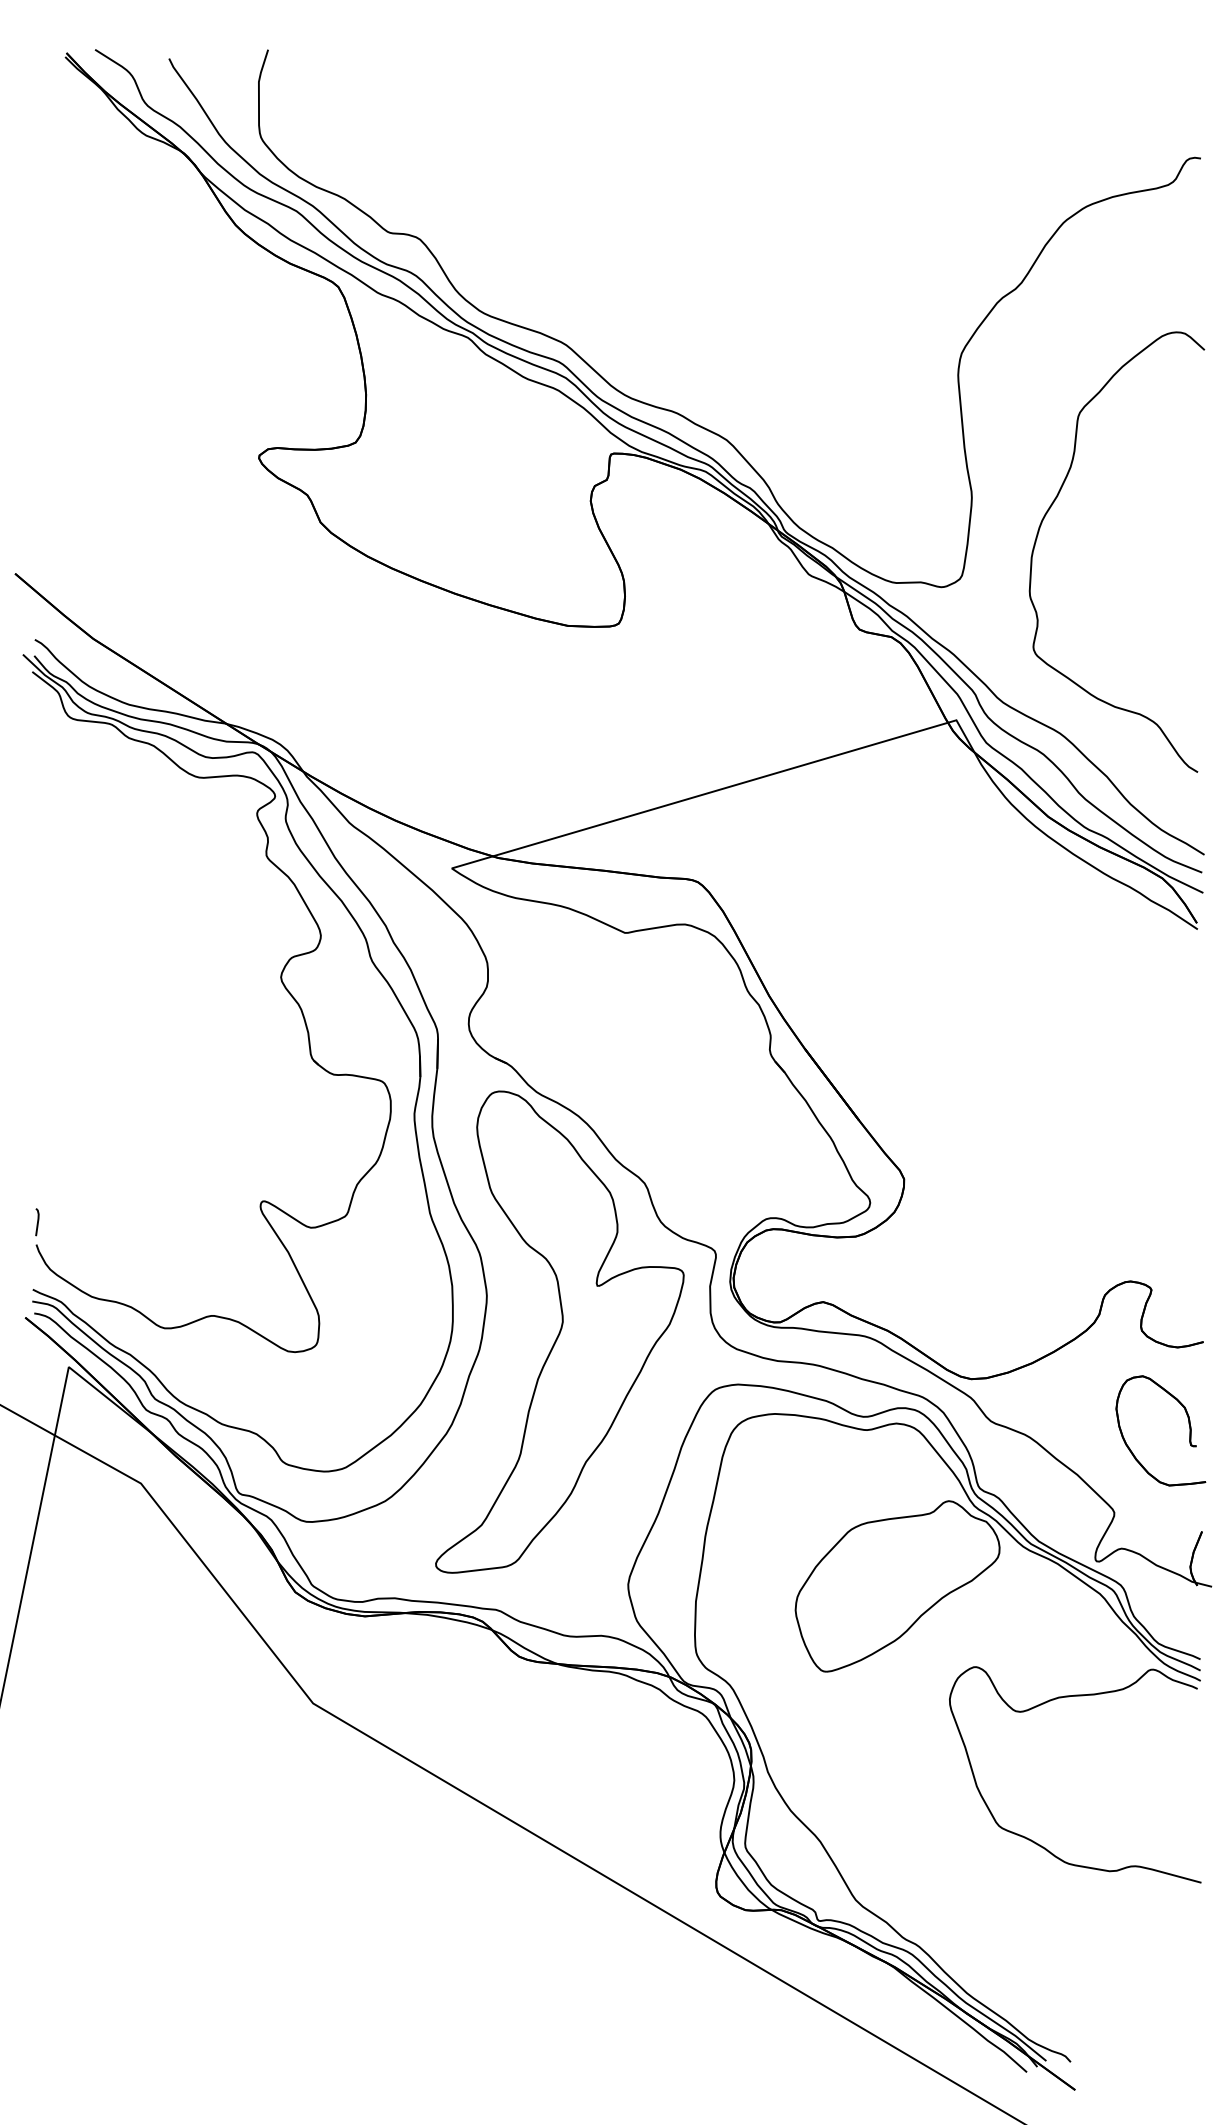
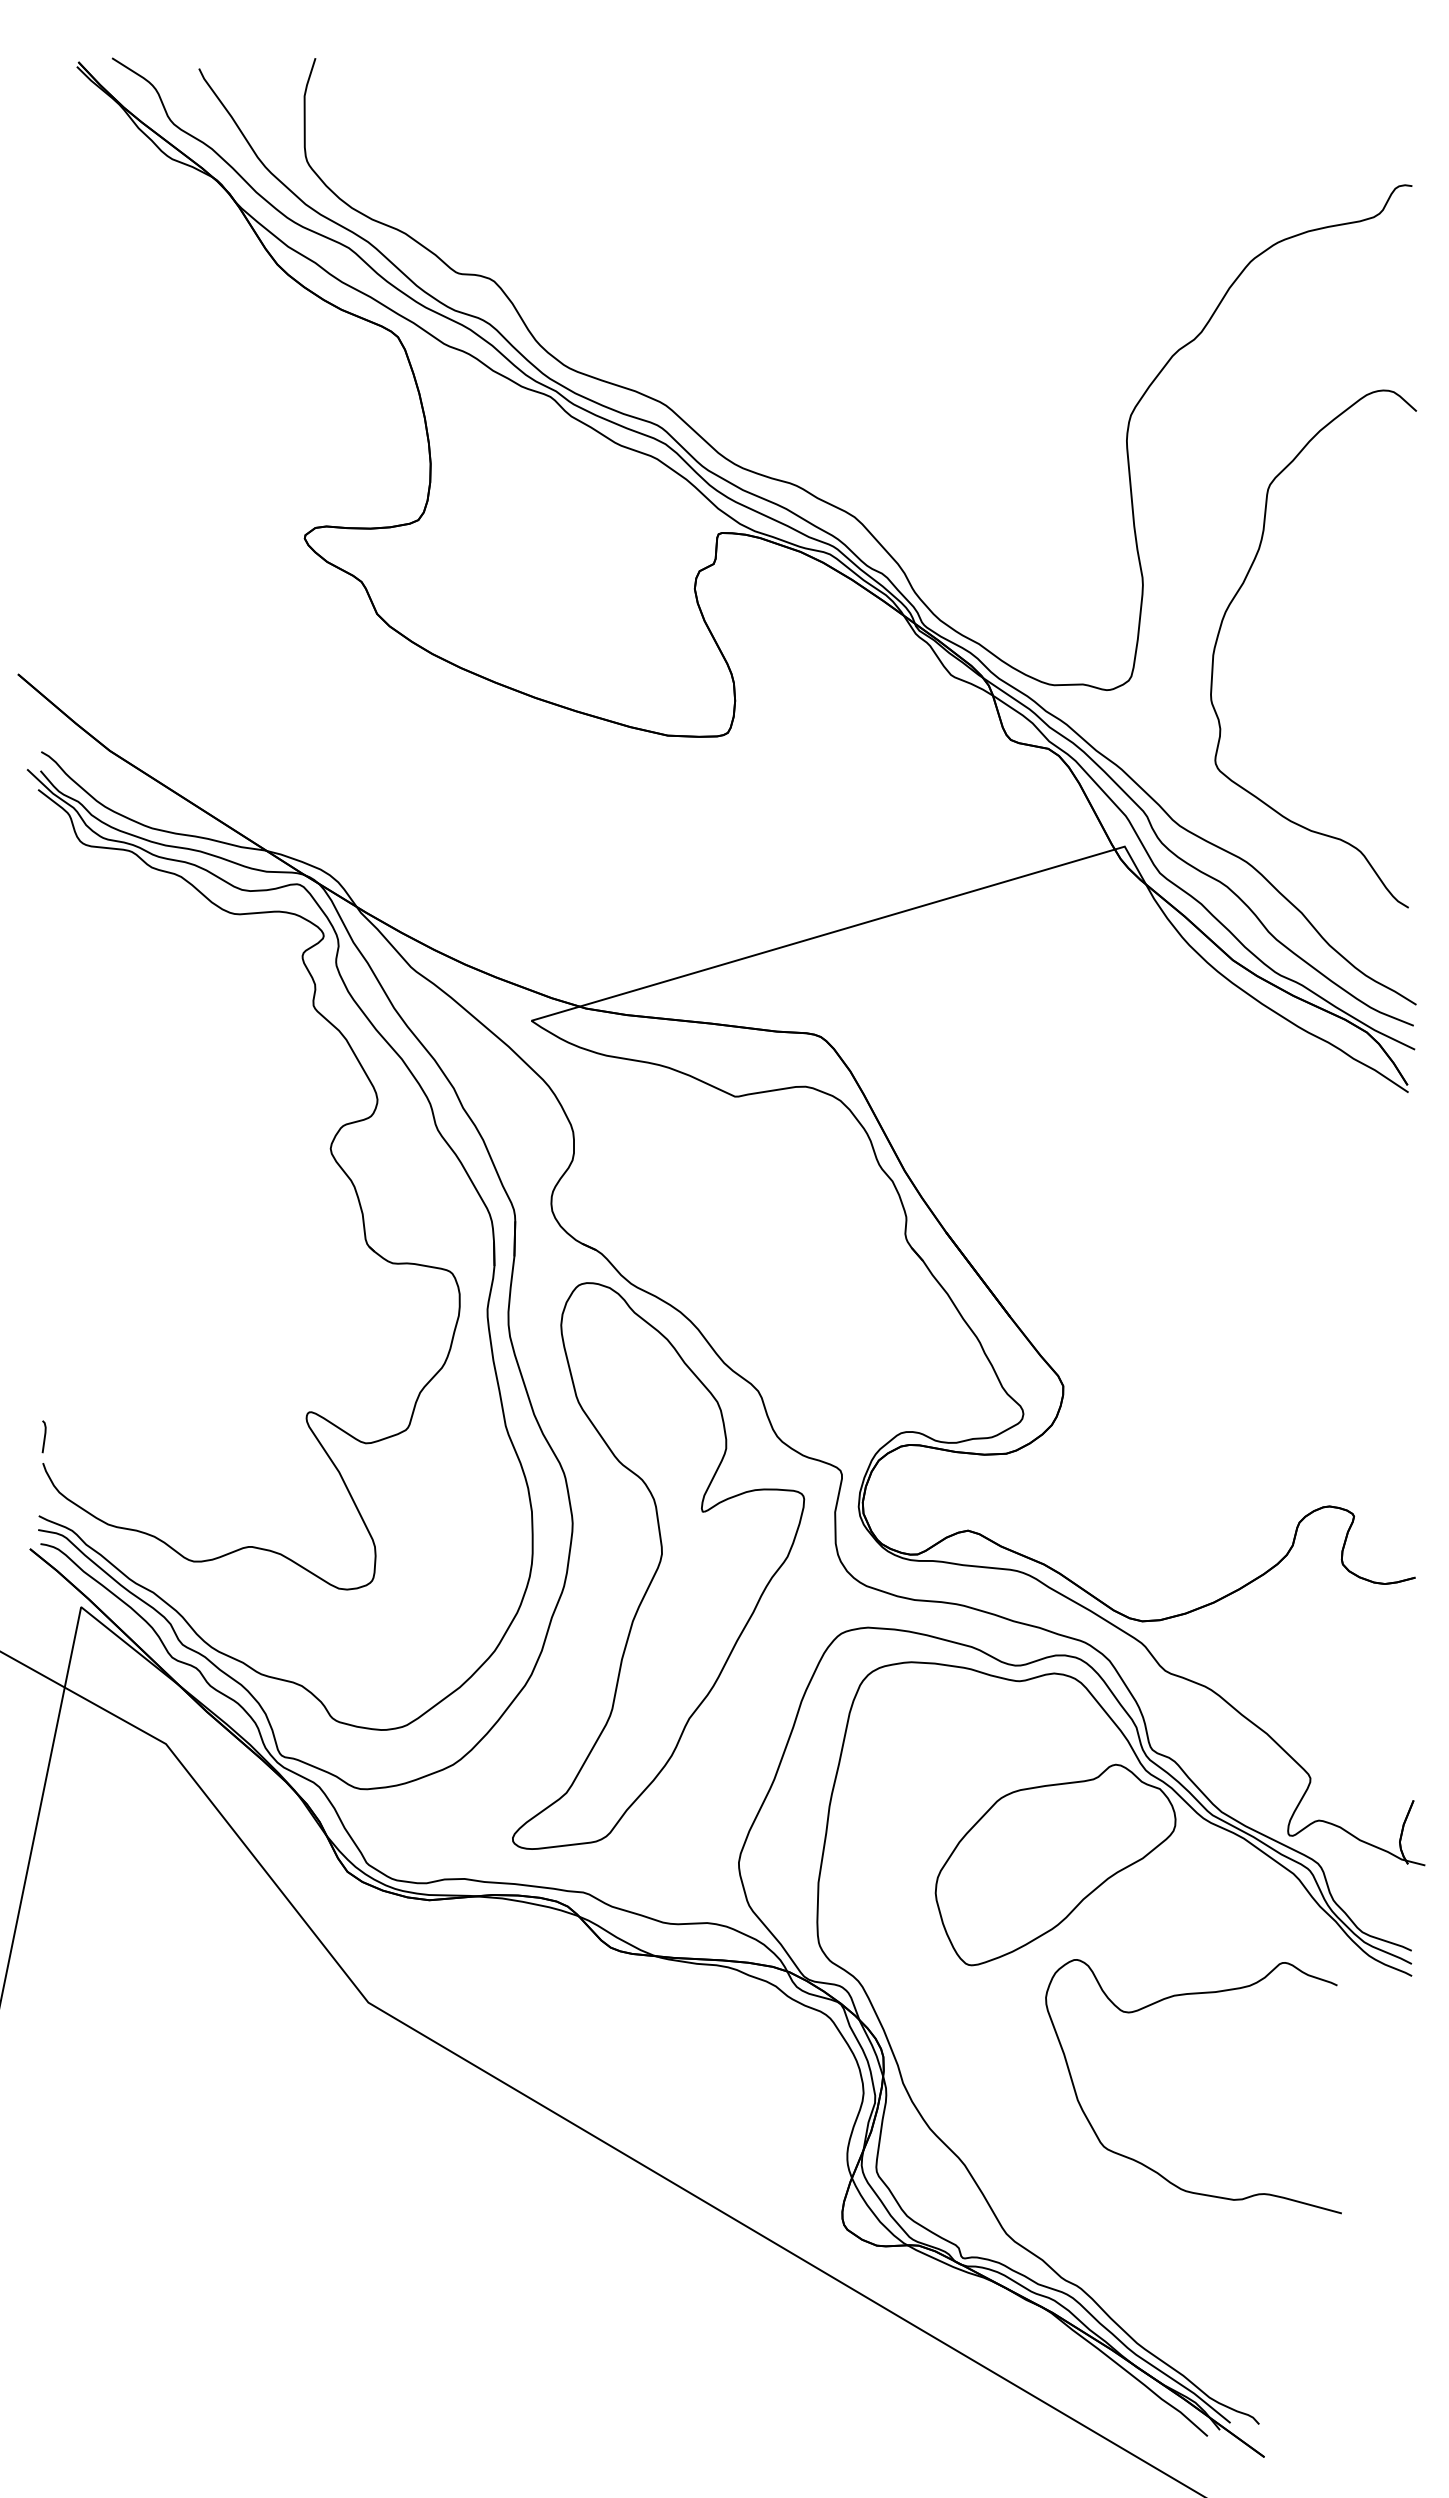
part: (1189, 1427) -> (1398, 1678), removed
curve: (1040, 1705) -> (1152, 2005), moved

